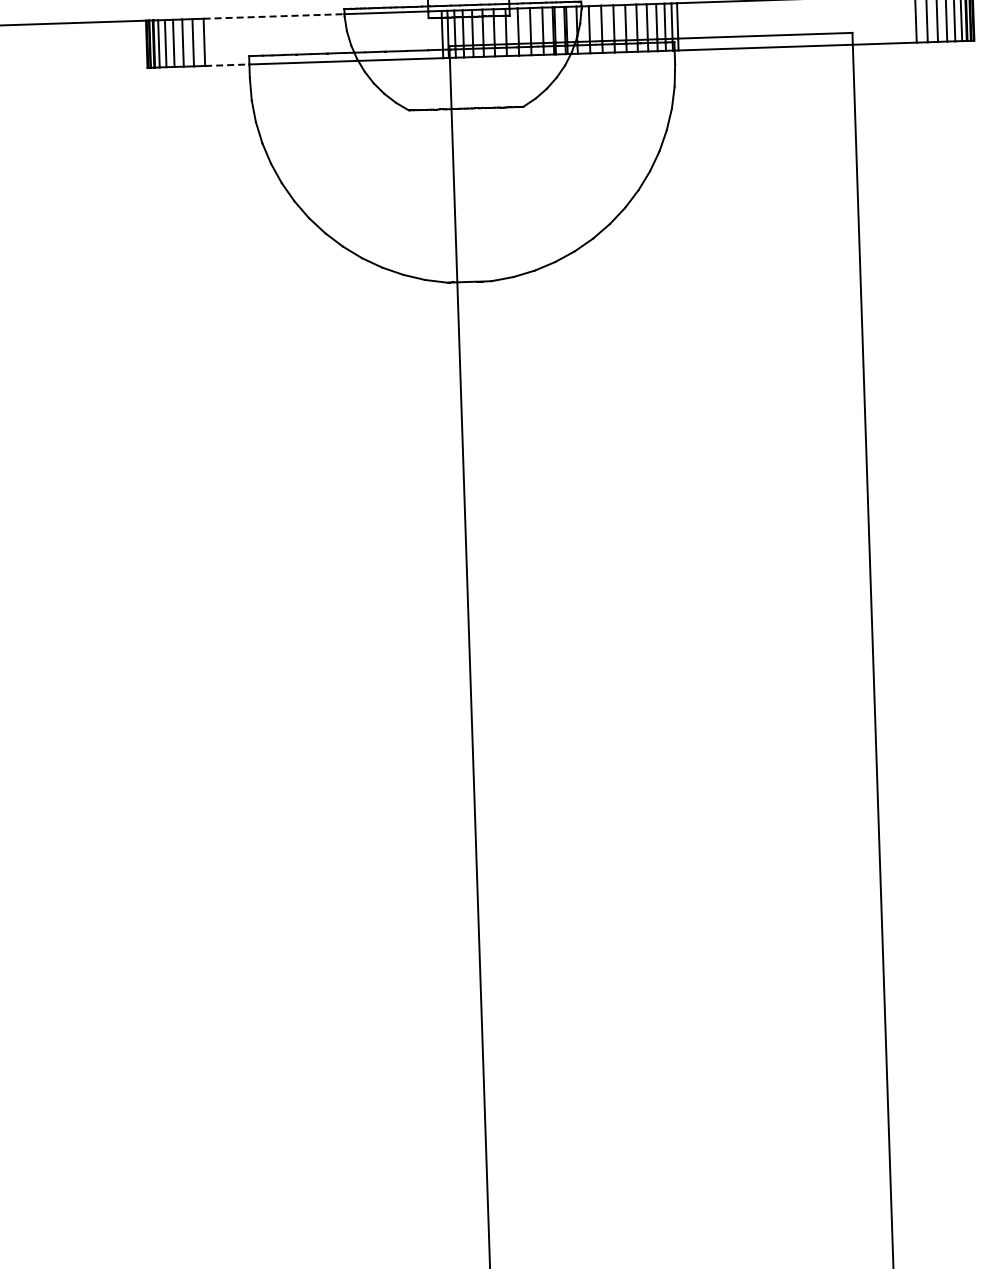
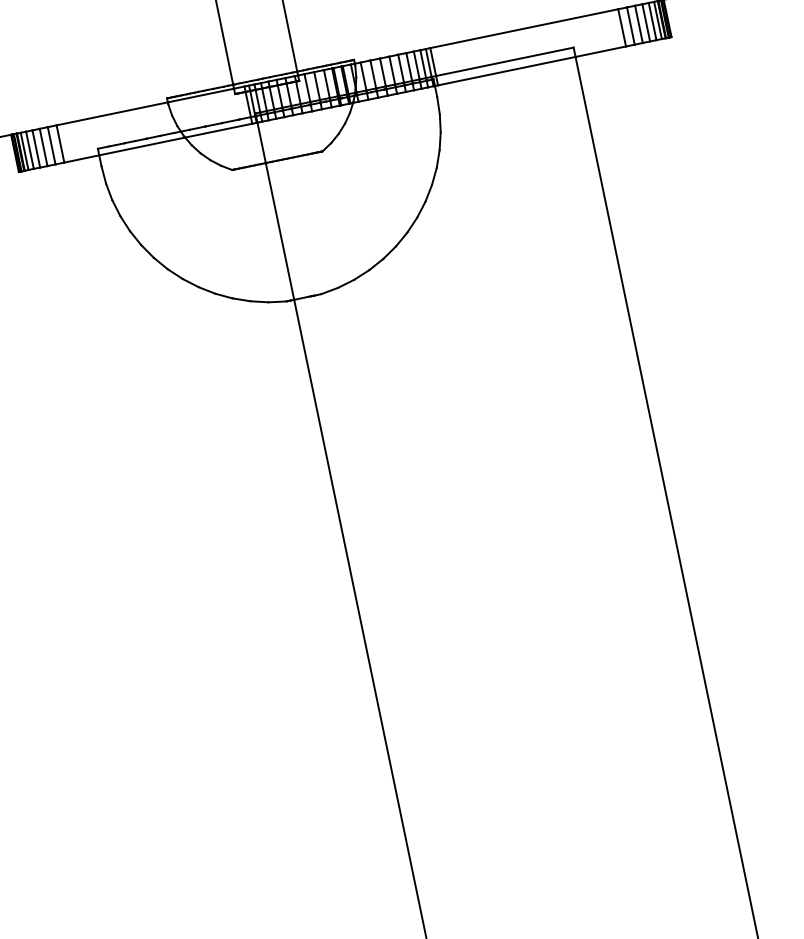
line: (274, 16) -> (112, 113), dashed -> solid
line: (227, 65) -> (82, 159), dashed -> solid

